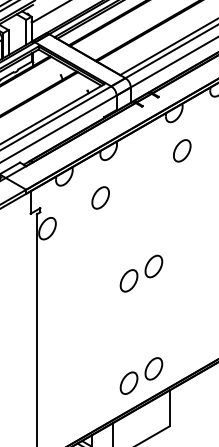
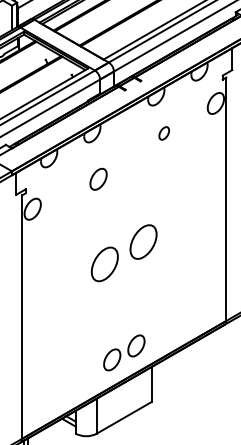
part: (182, 150) -> (164, 133), size x0.6
part: (100, 197) -> (98, 178), moved
part: (141, 273) -> (124, 252), size x1.6

